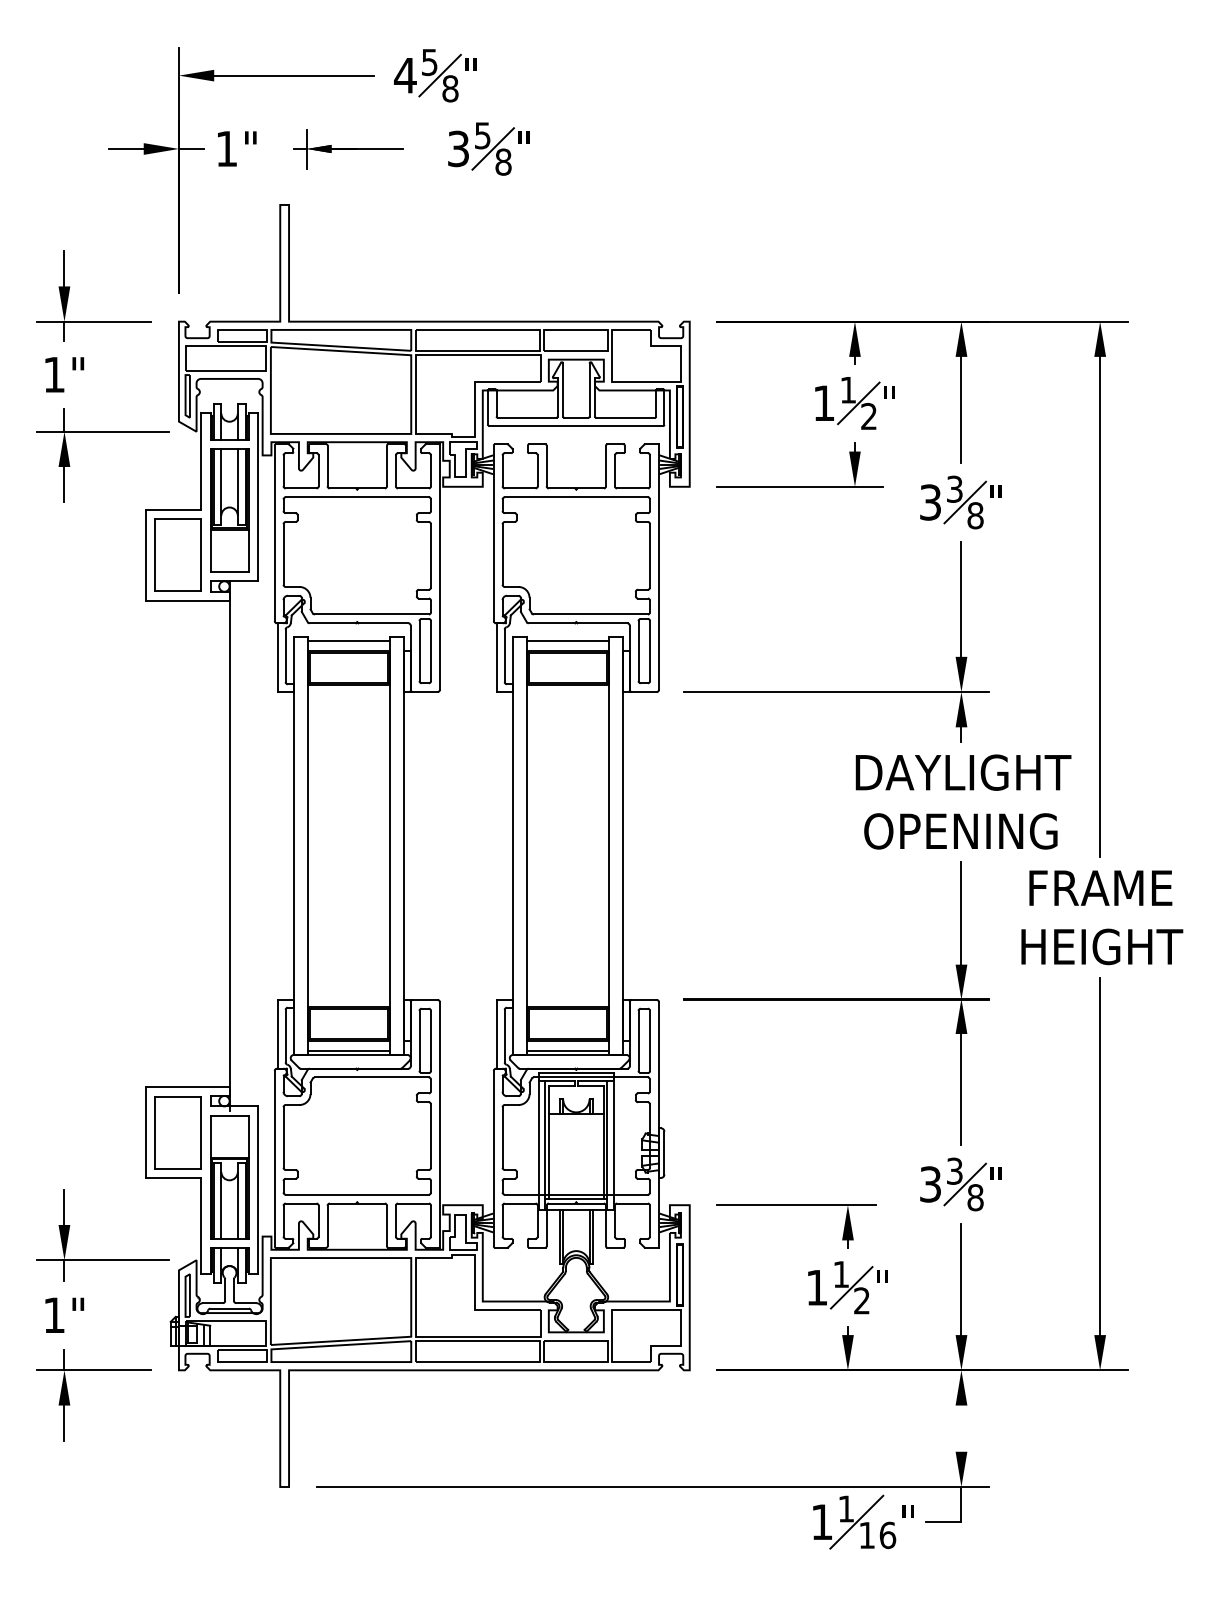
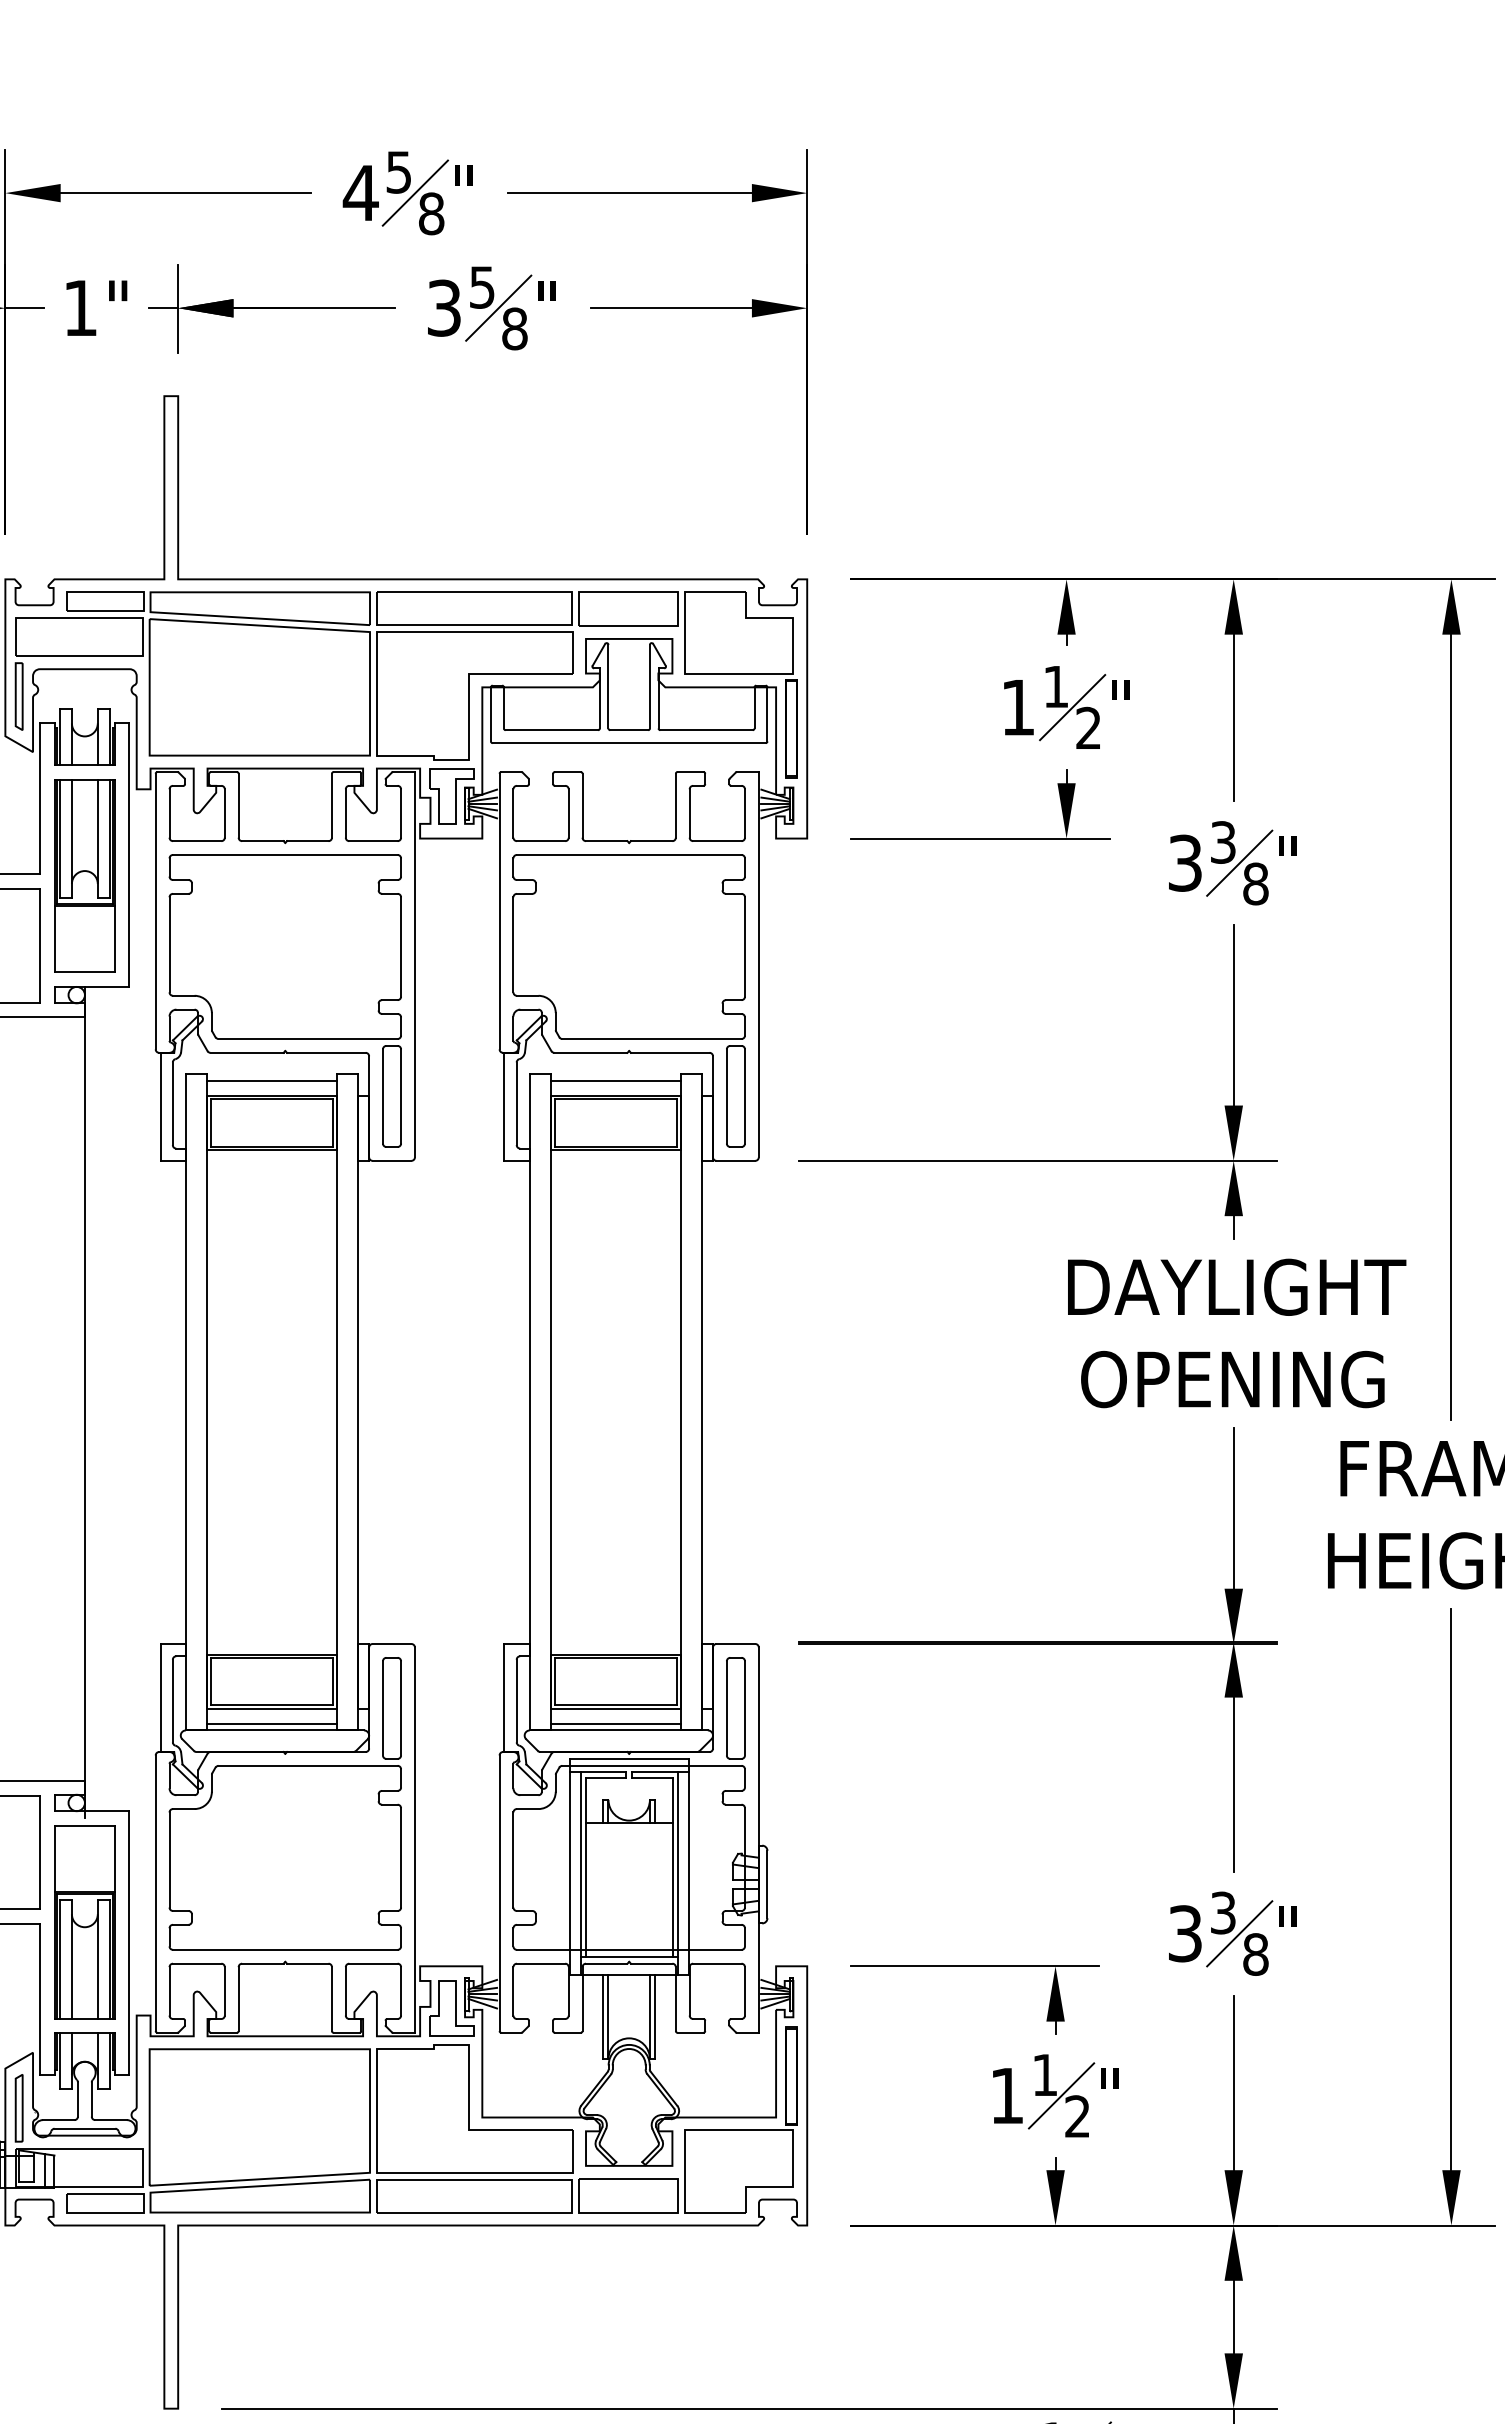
part: (348, 148) -> (271, 307), size x1.43
part: (594, 149) -> (657, 309), added
line: (961, 1428) -> (1233, 2316), added

